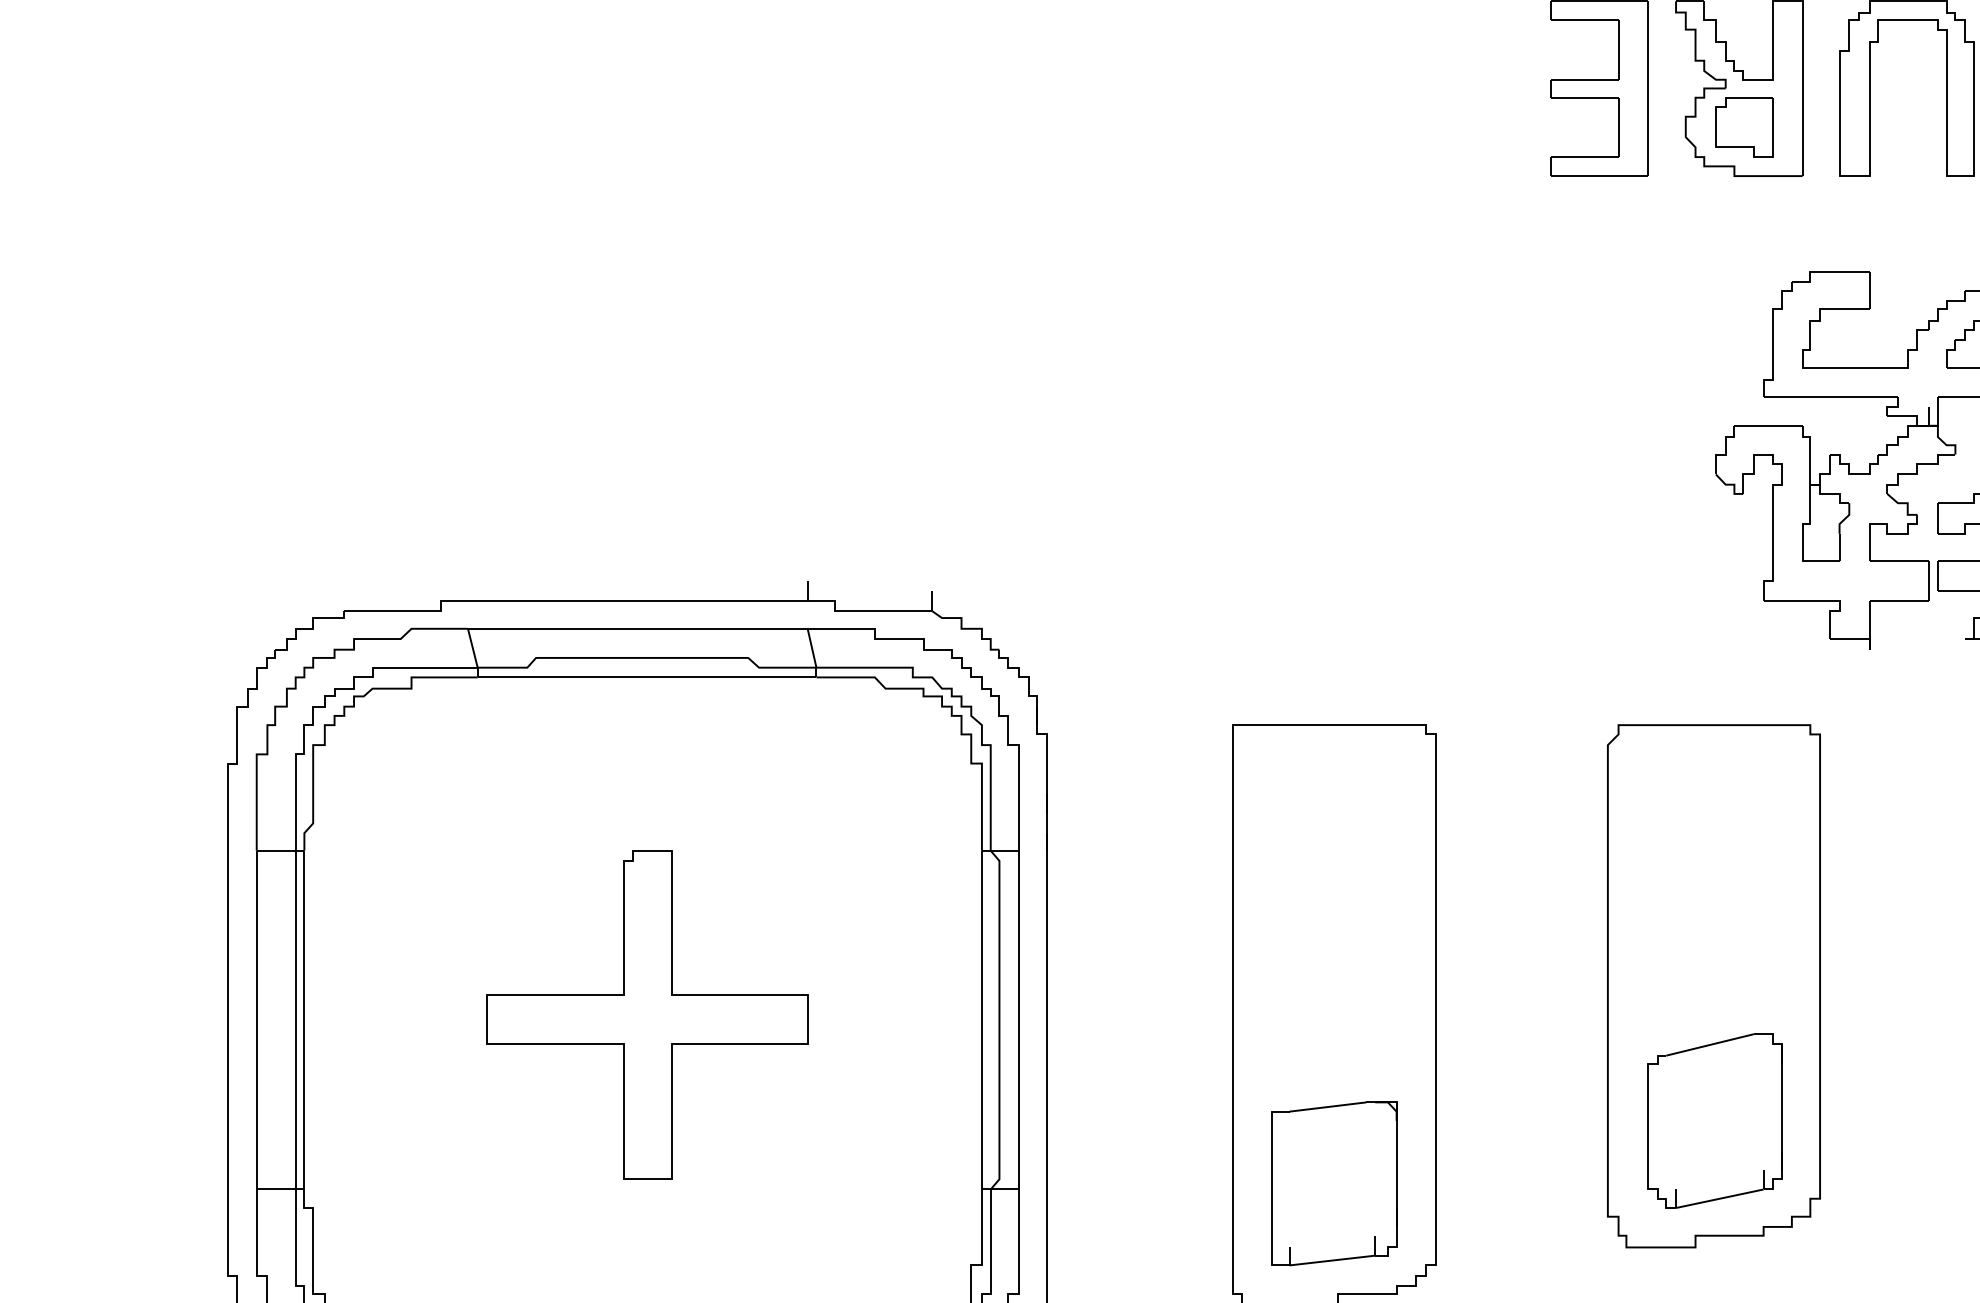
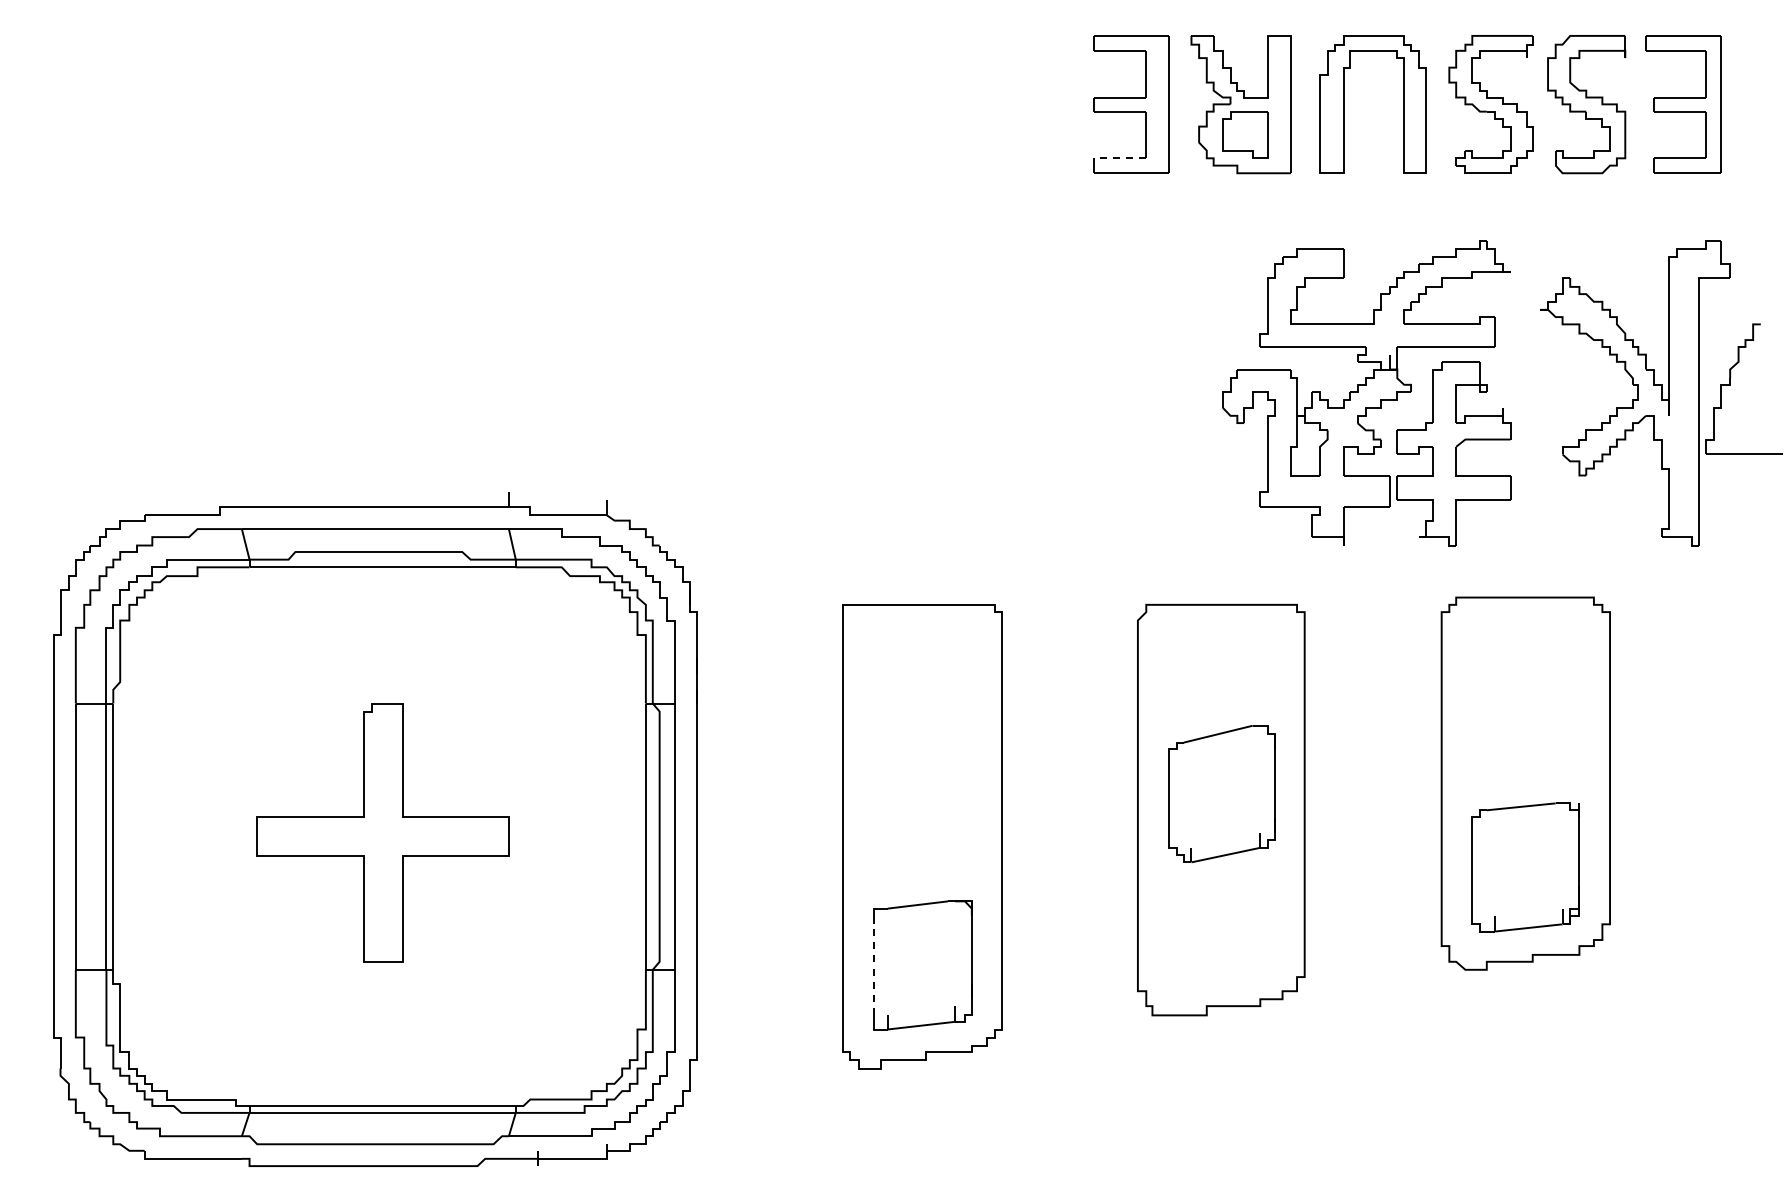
line: (1584, 157) -> (1119, 158), solid -> dashed
part: (1714, 1121) -> (1221, 794), moved
line: (1271, 1189) -> (873, 969), solid -> dashed

